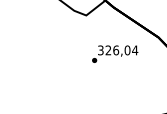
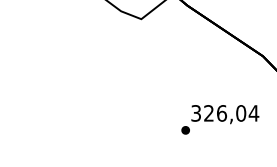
text: (115, 53) -> (220, 118), moved

